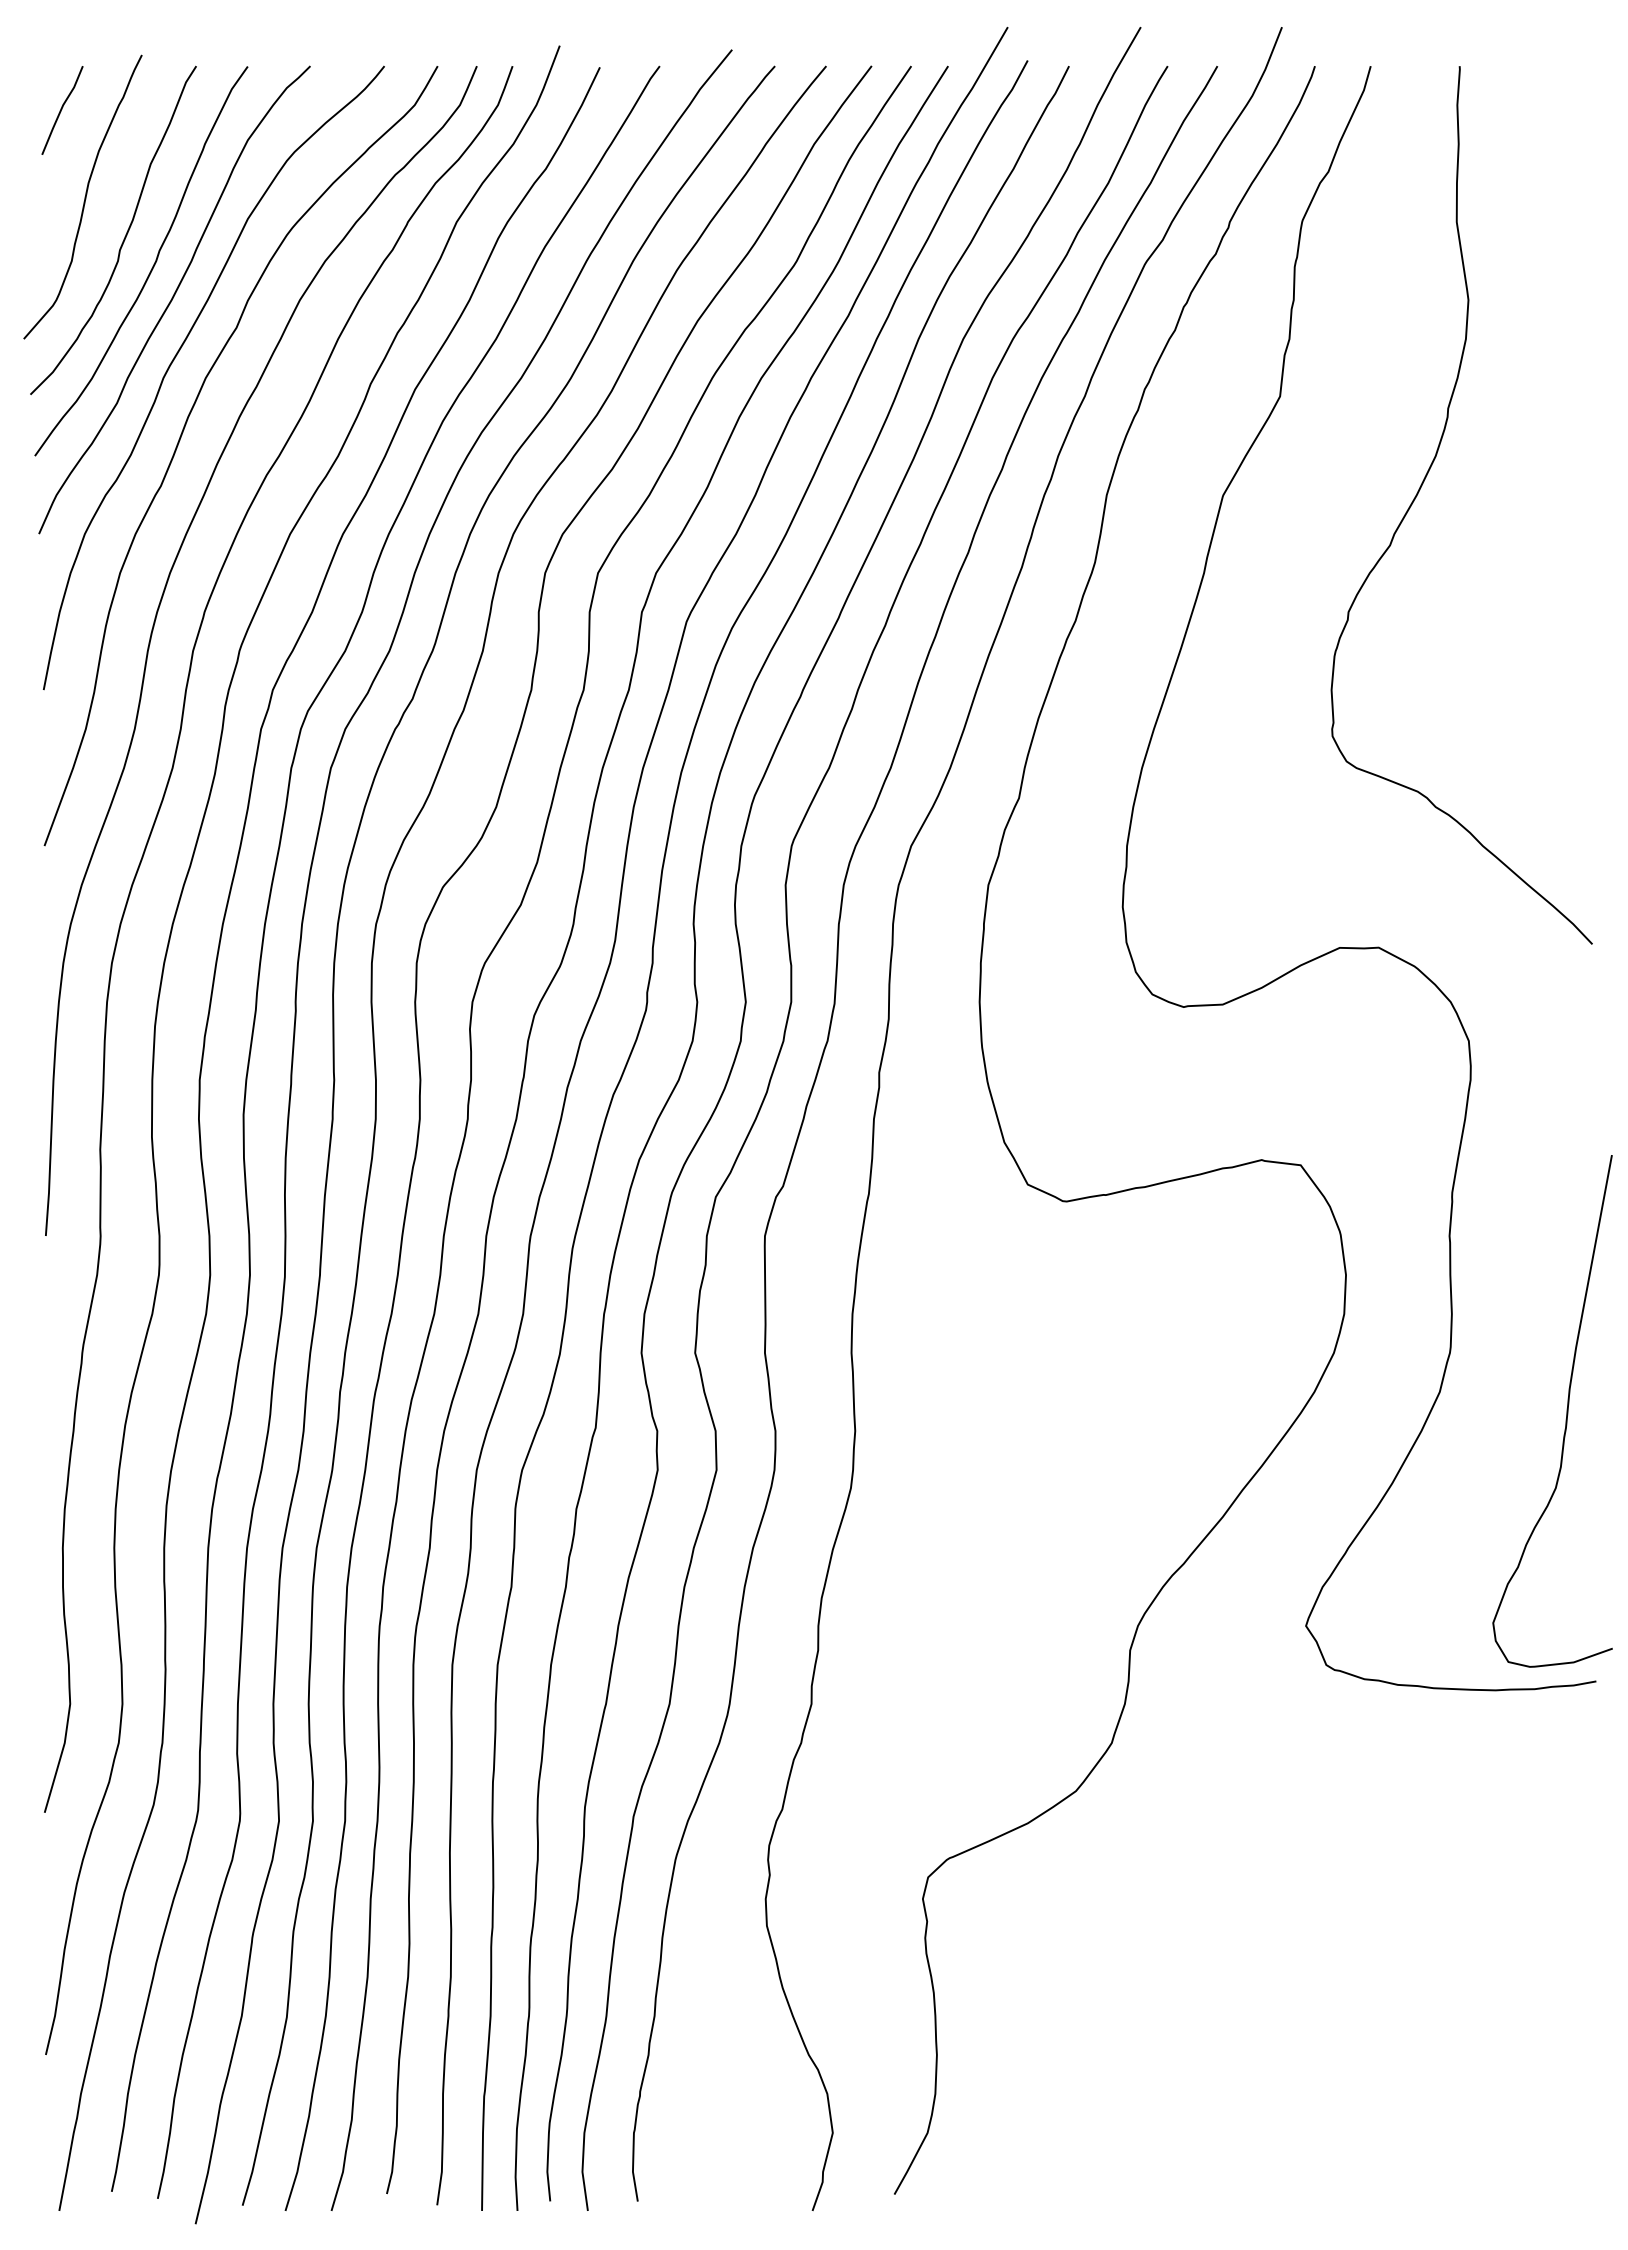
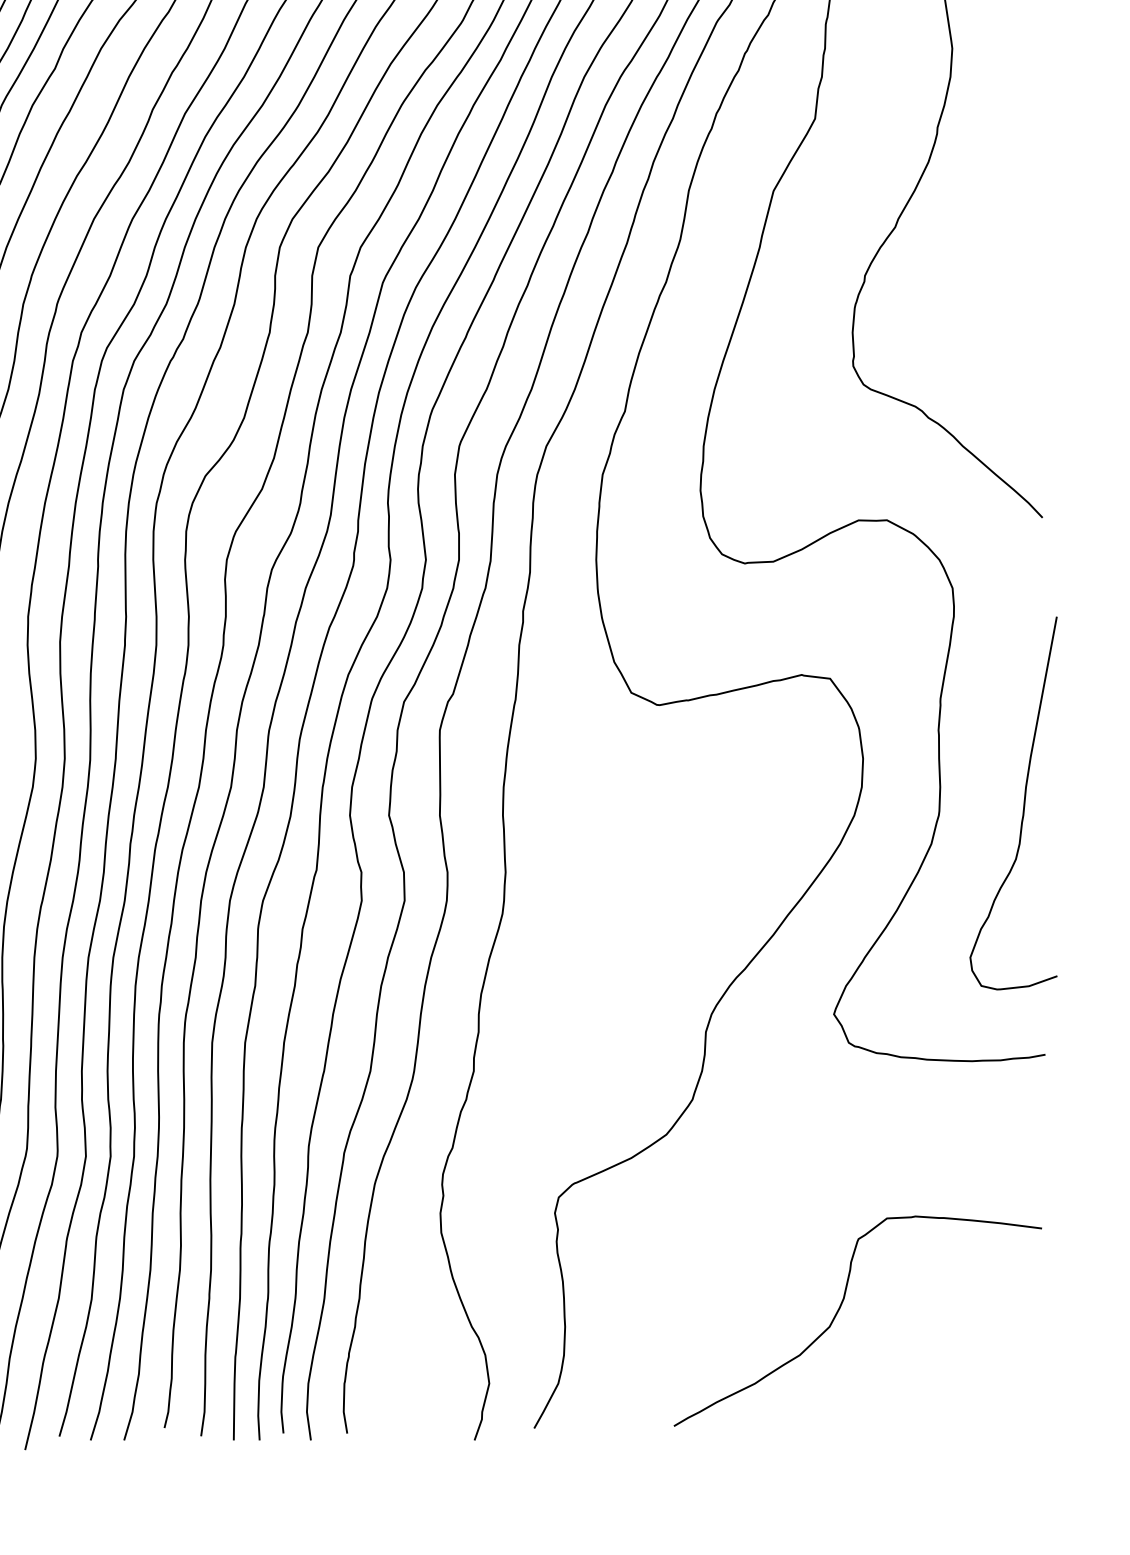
curve: (1566, 1411) -> (1023, 803), moved
curve: (1313, 2032) -> (839, 1310), added

